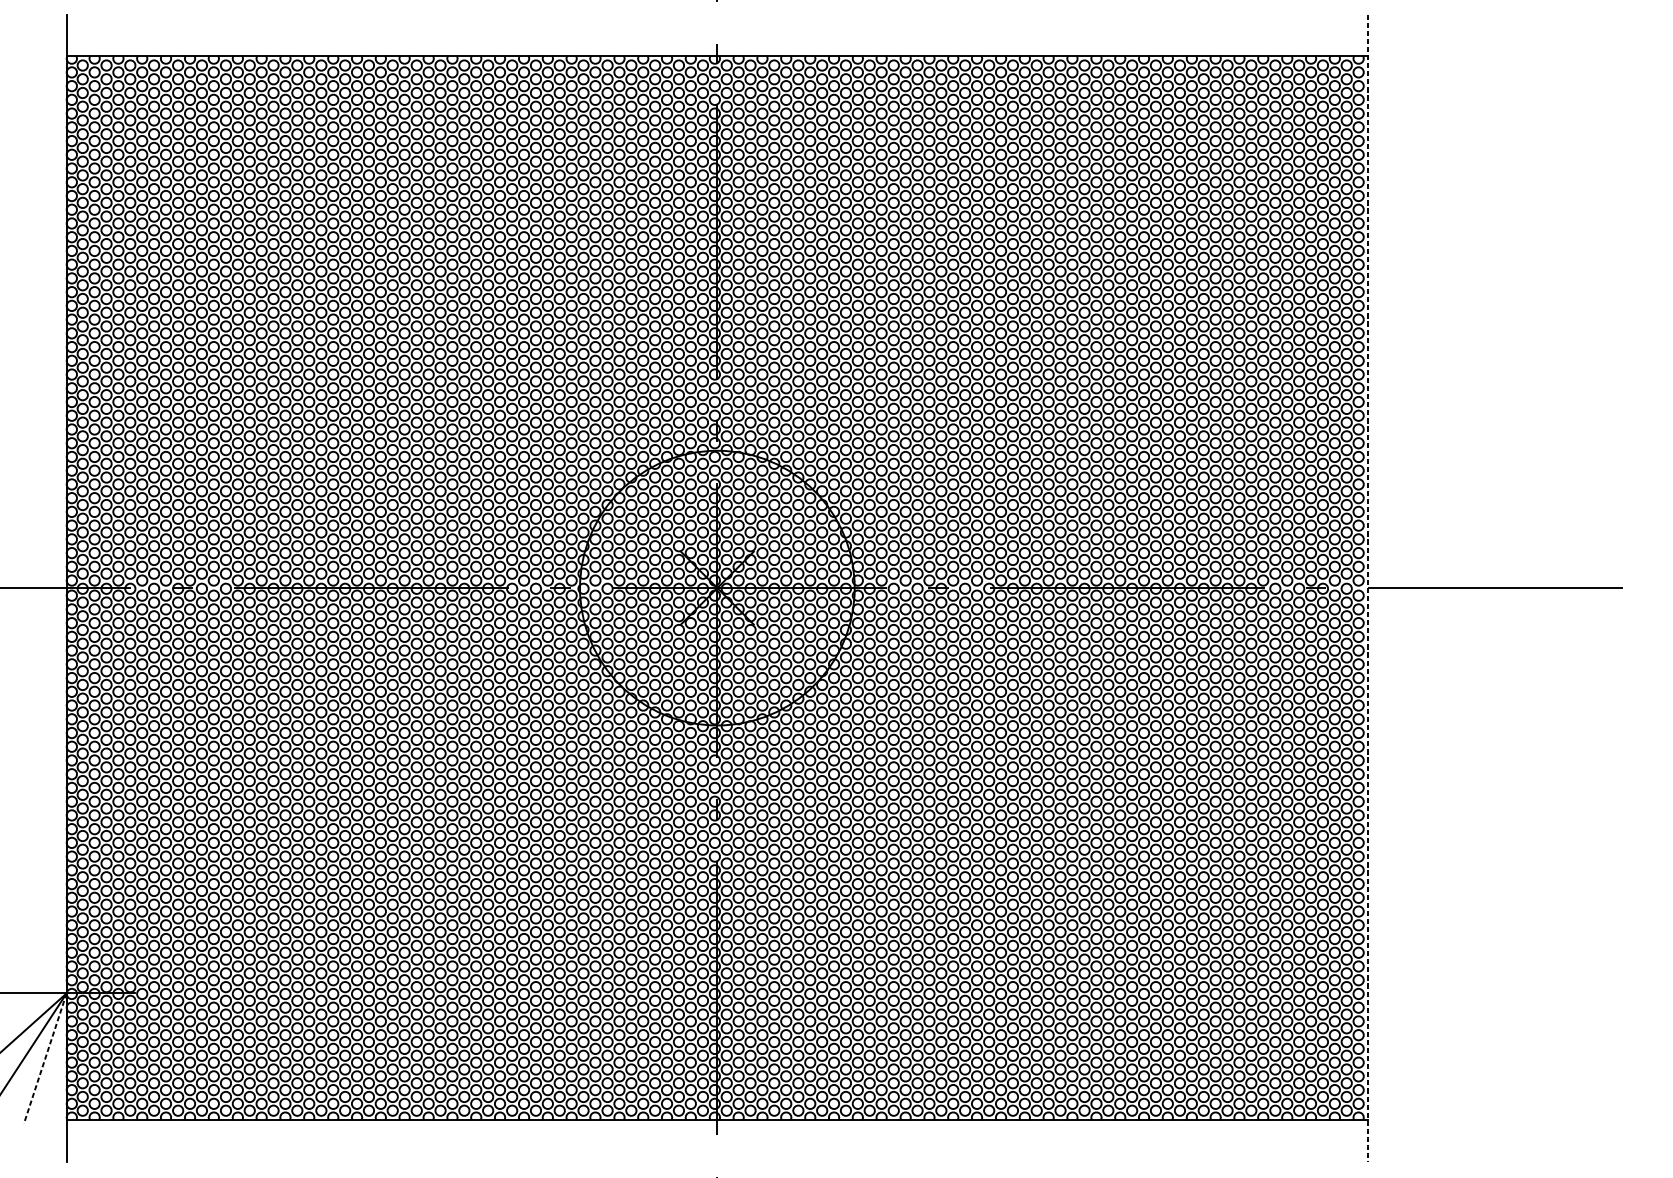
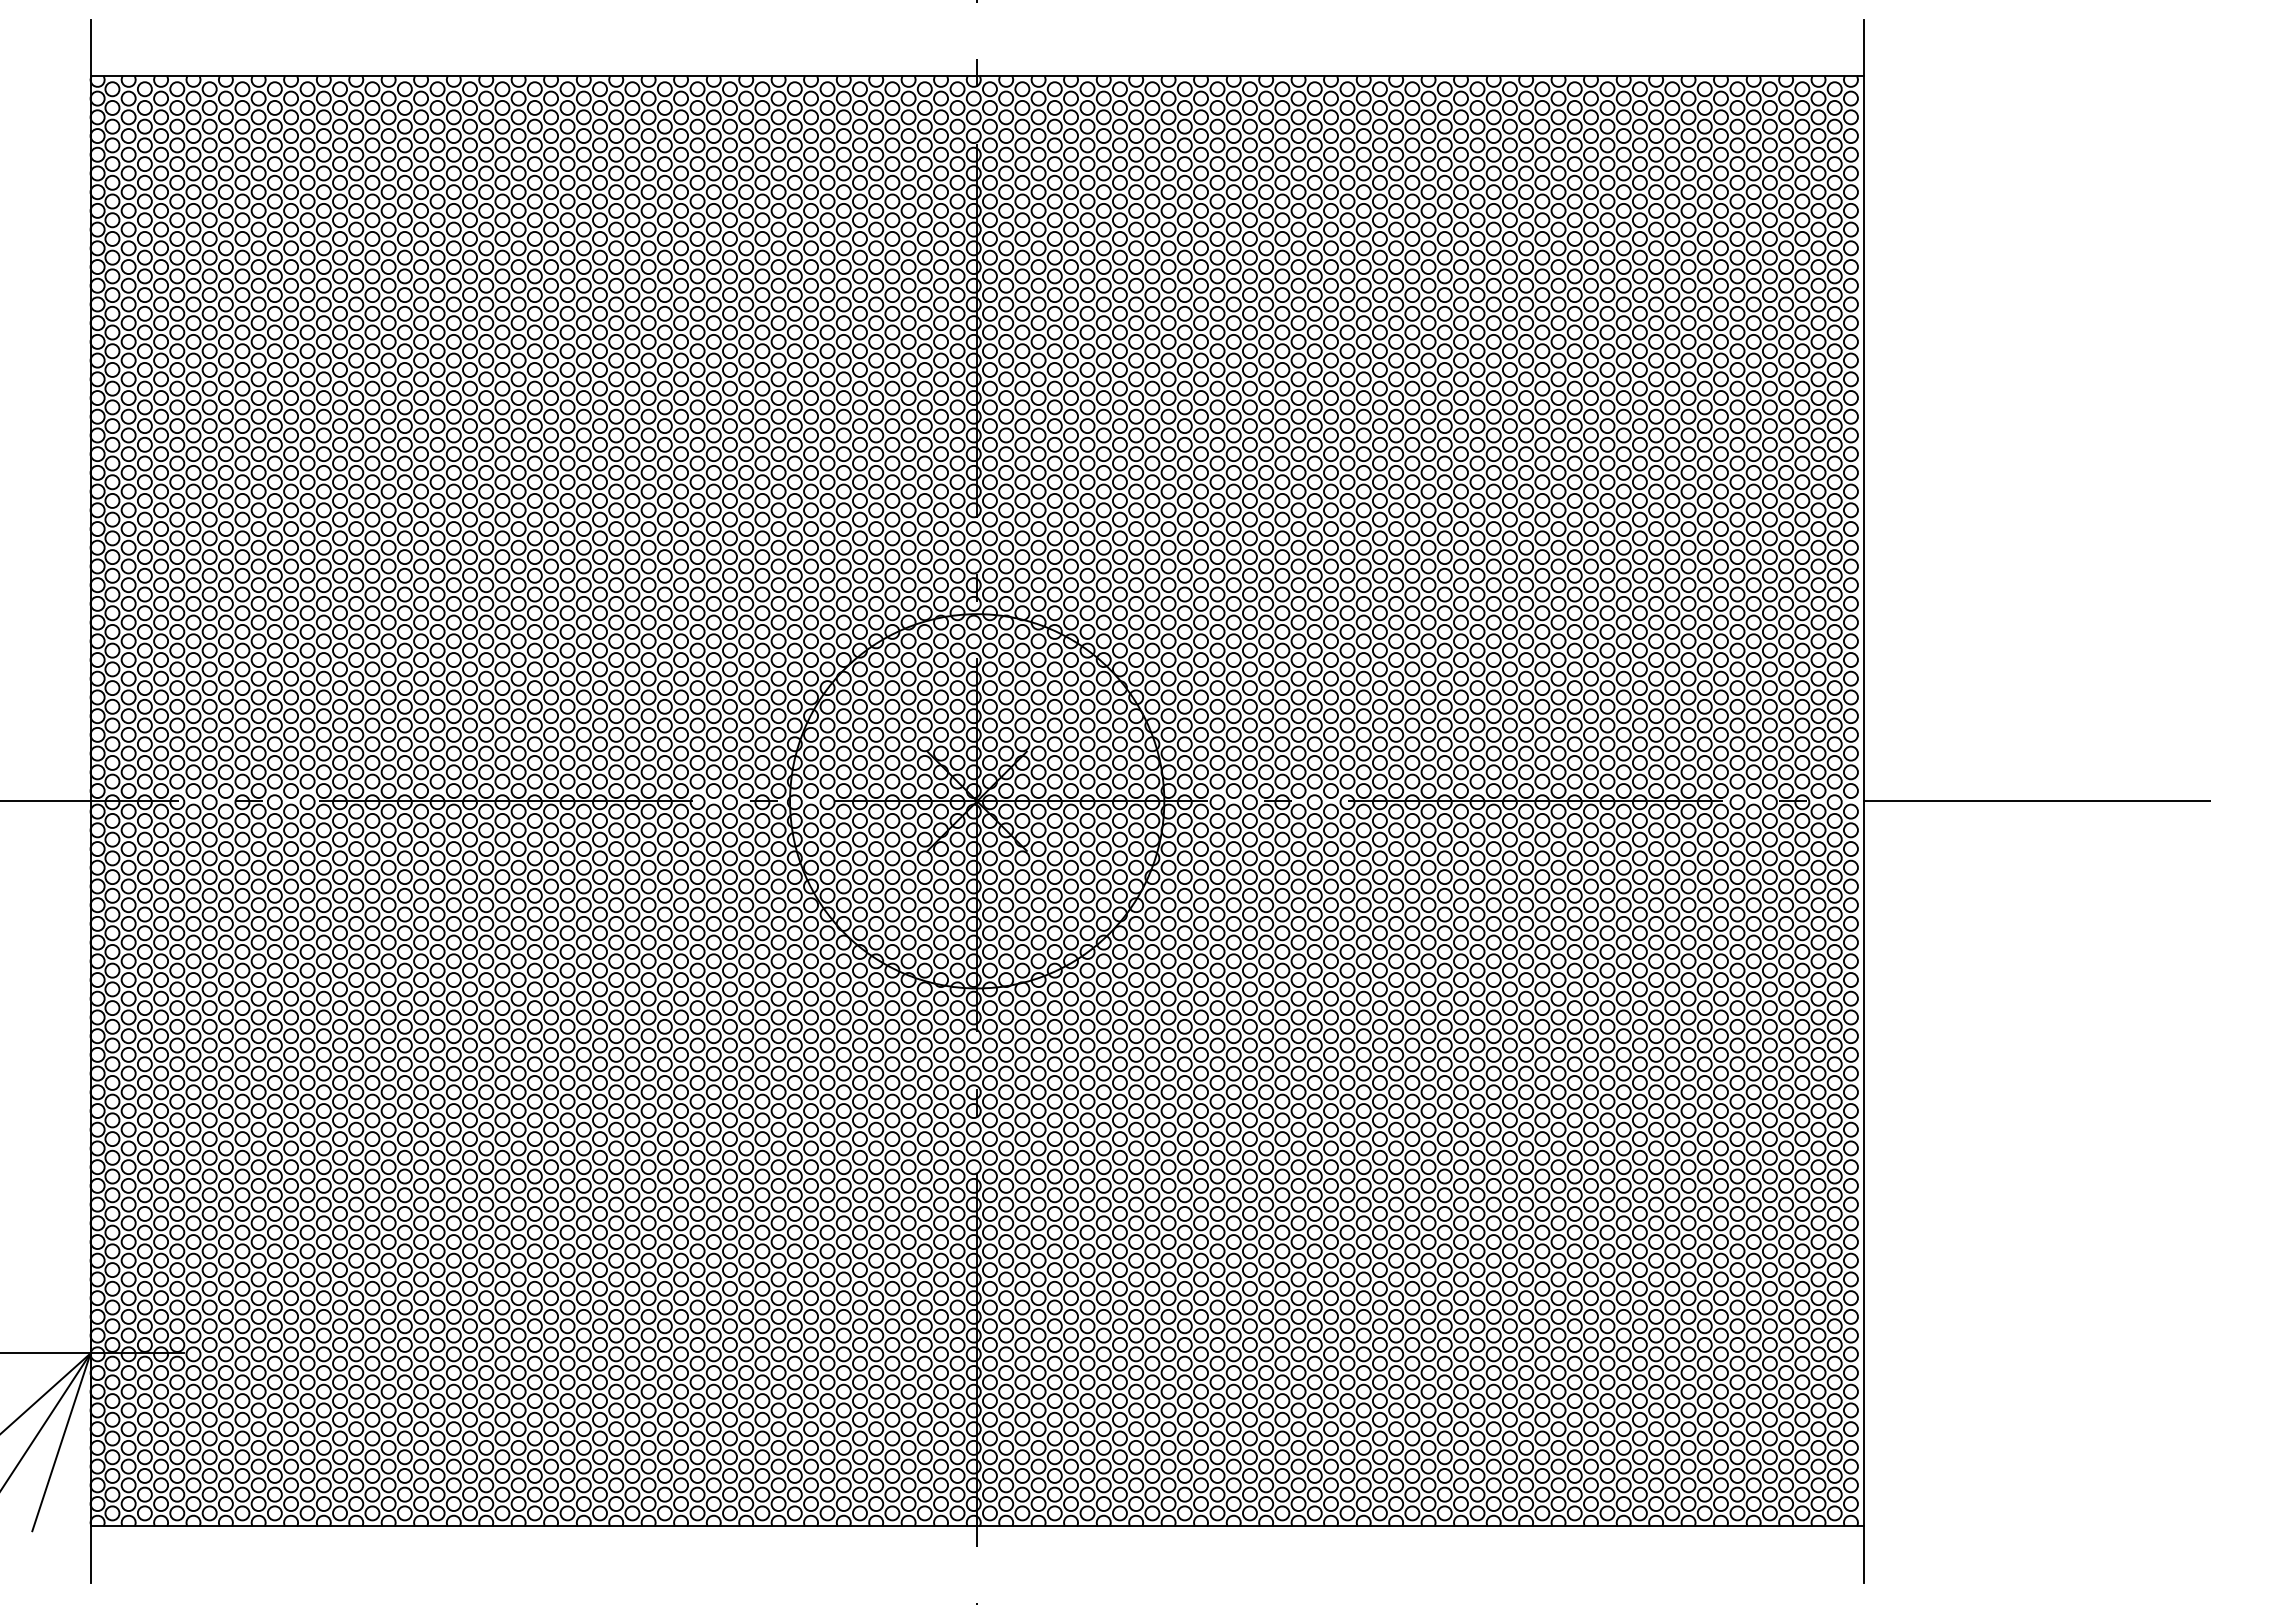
line: (1367, 588) -> (1863, 801), dashed -> solid
line: (45, 1058) -> (61, 1442), dashed -> solid

